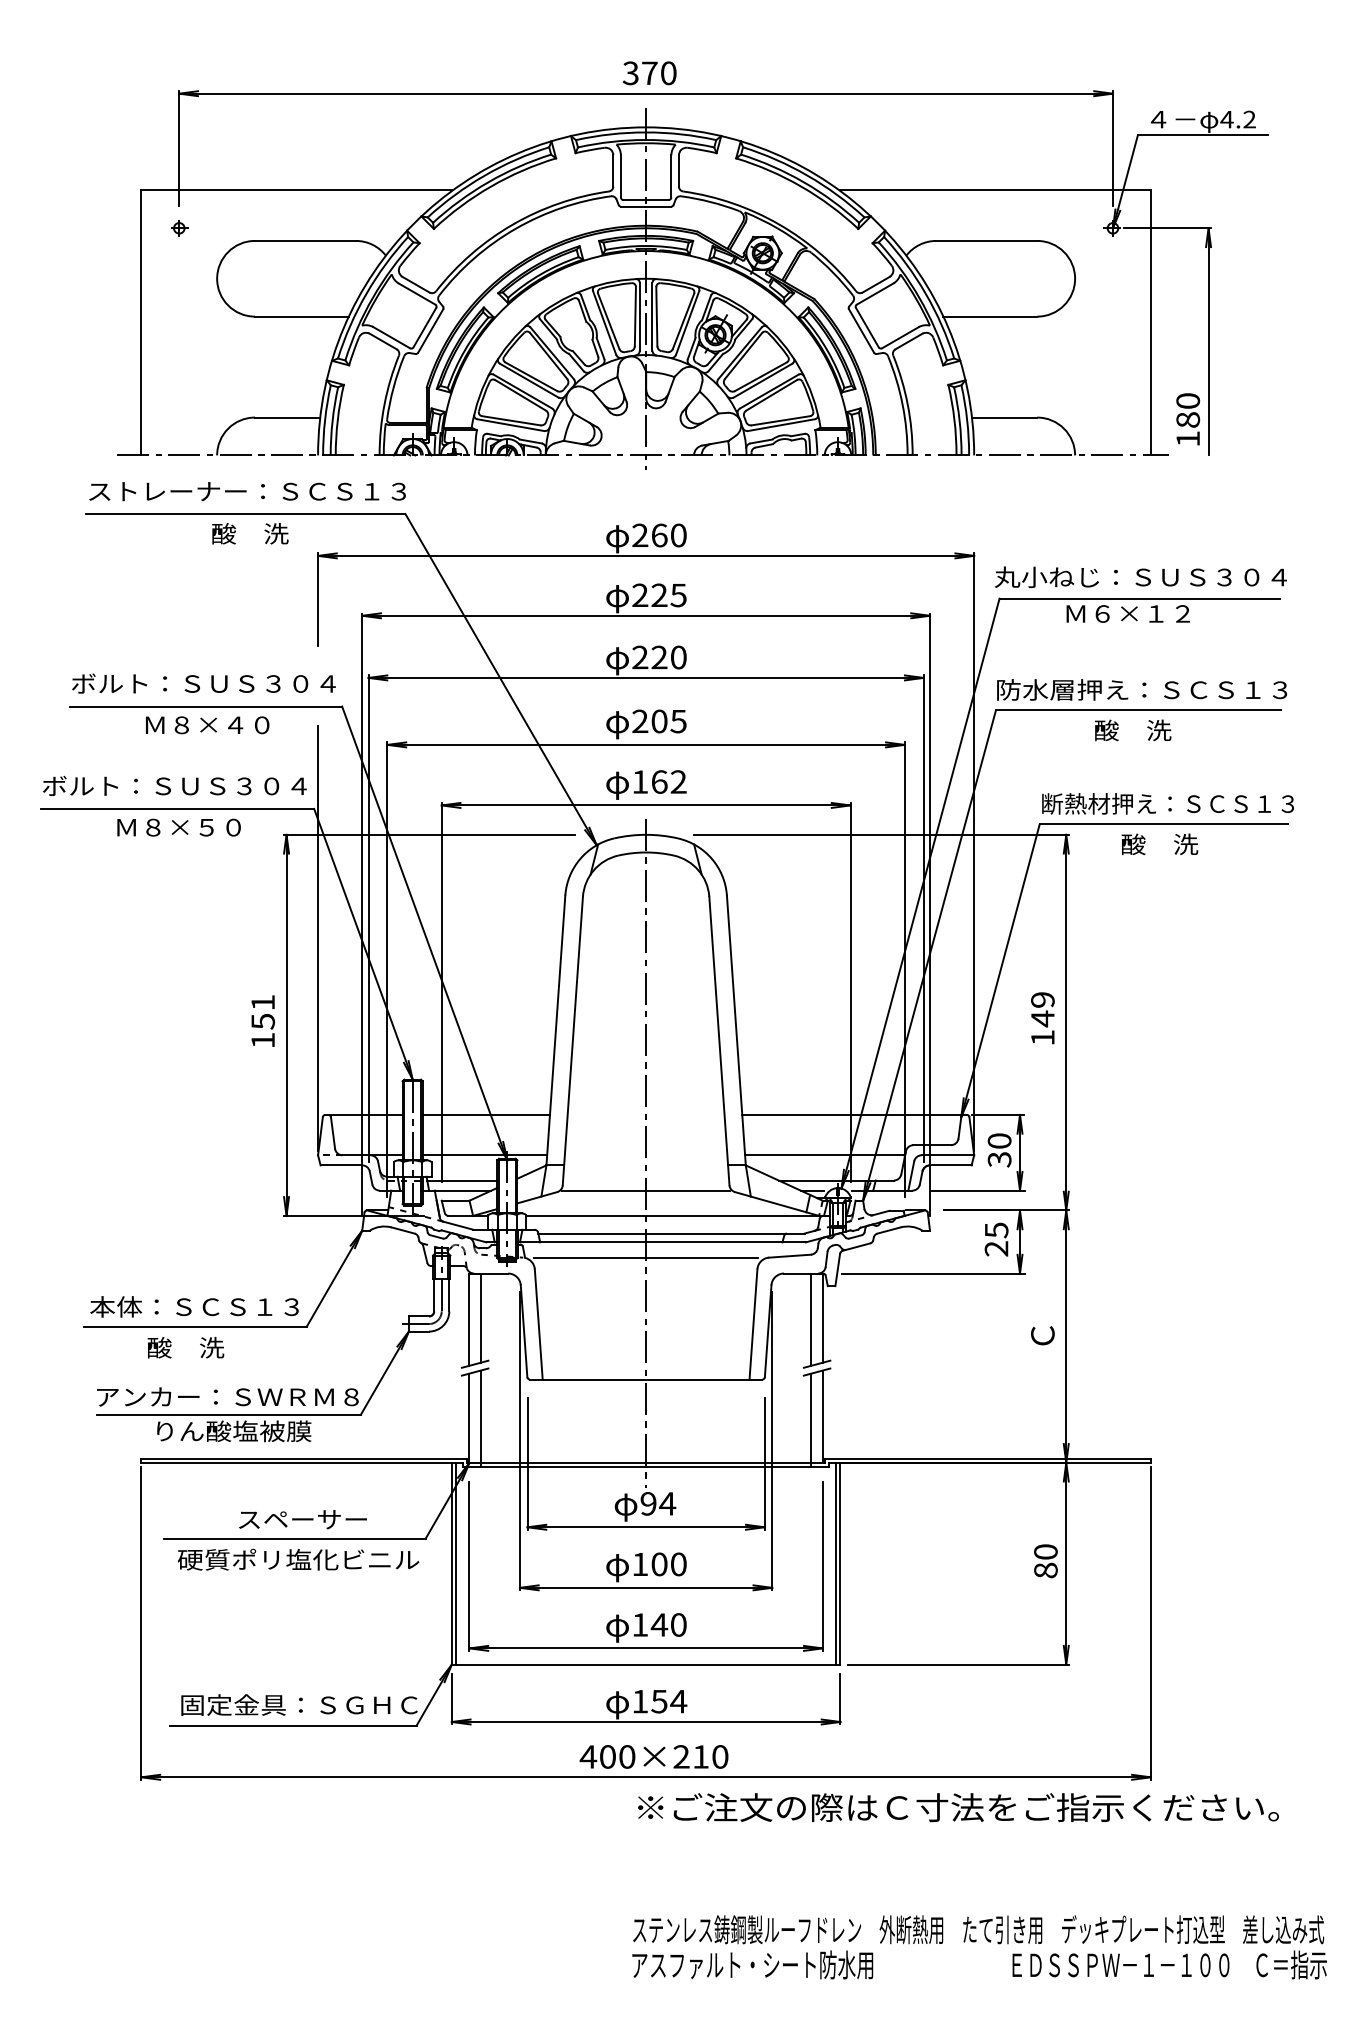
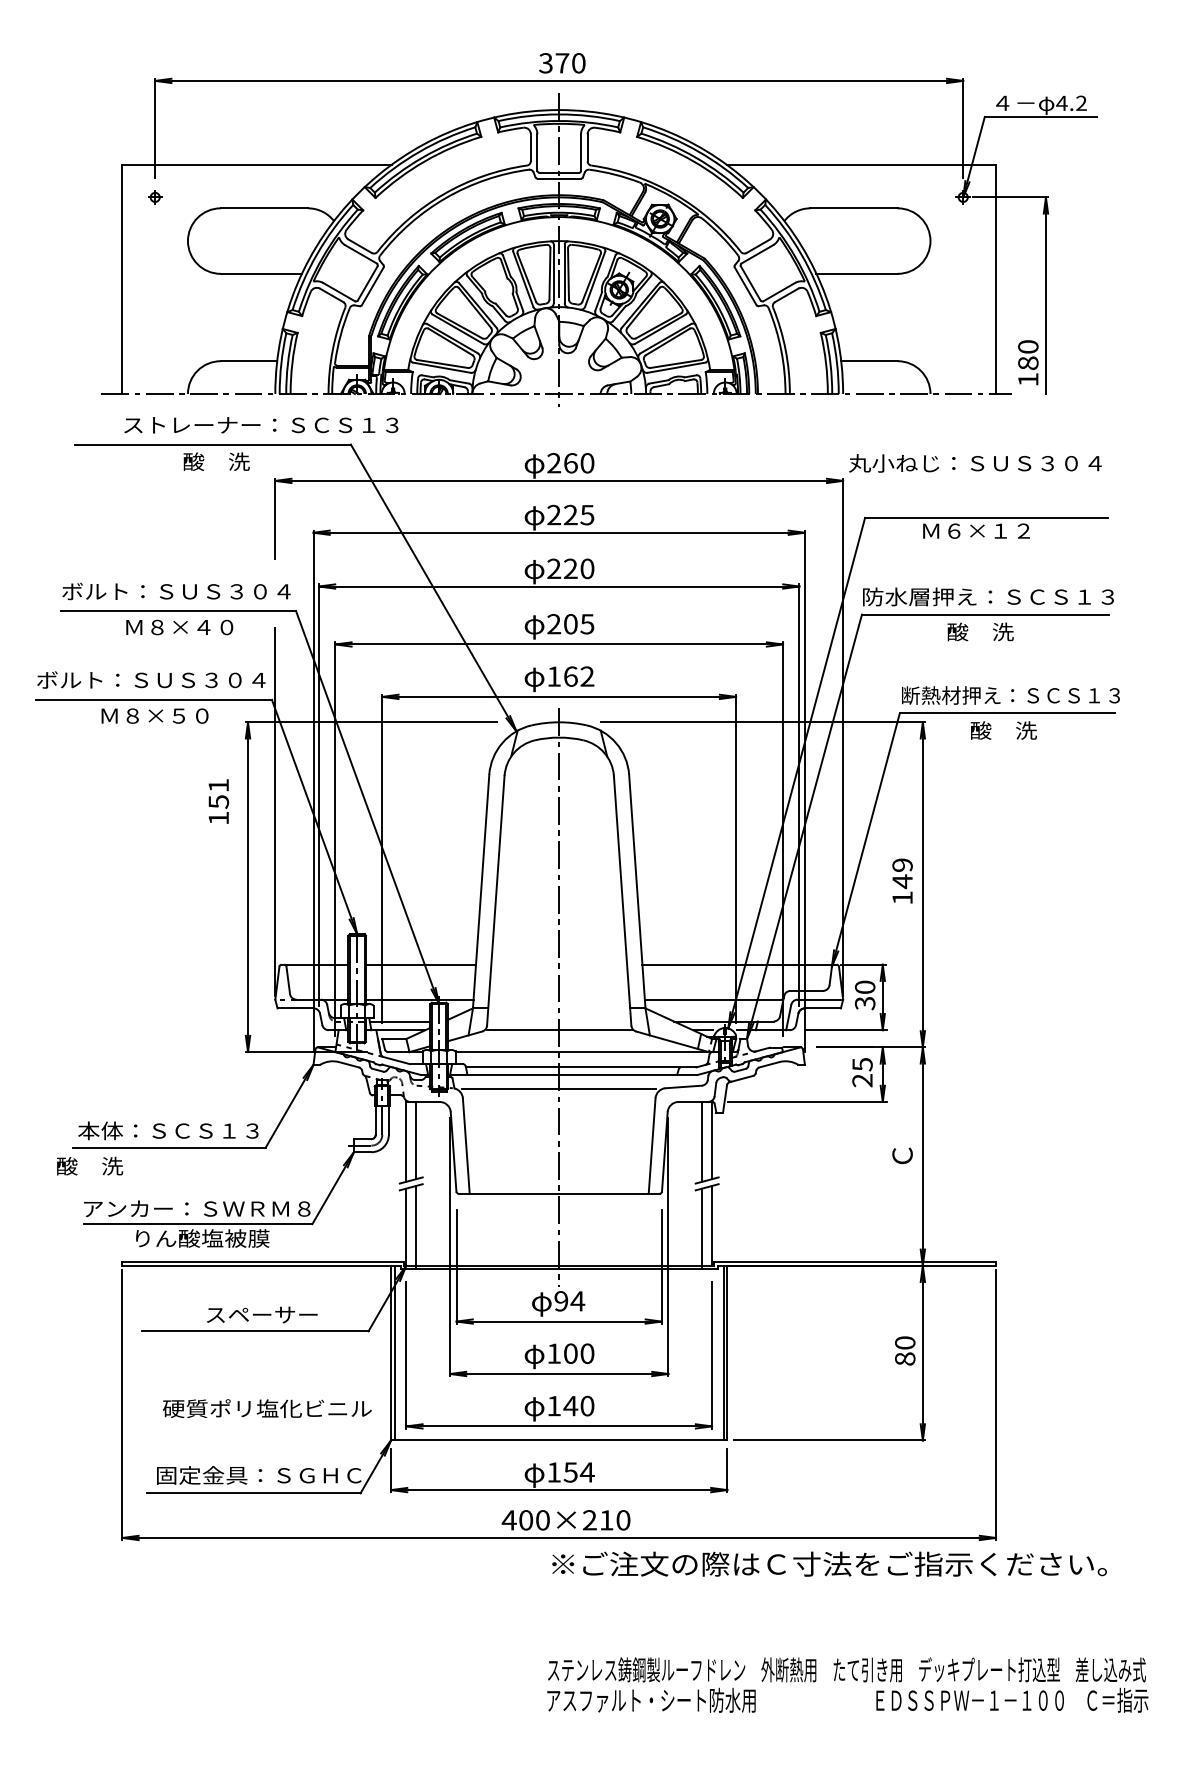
text: (247, 491) -> (261, 425), moved
text: (1141, 577) -> (975, 463), moved
text: (262, 1021) -> (218, 801), moved
text: (186, 1346) -> (90, 1165), moved
text: (298, 1559) -> (267, 1408), moved

